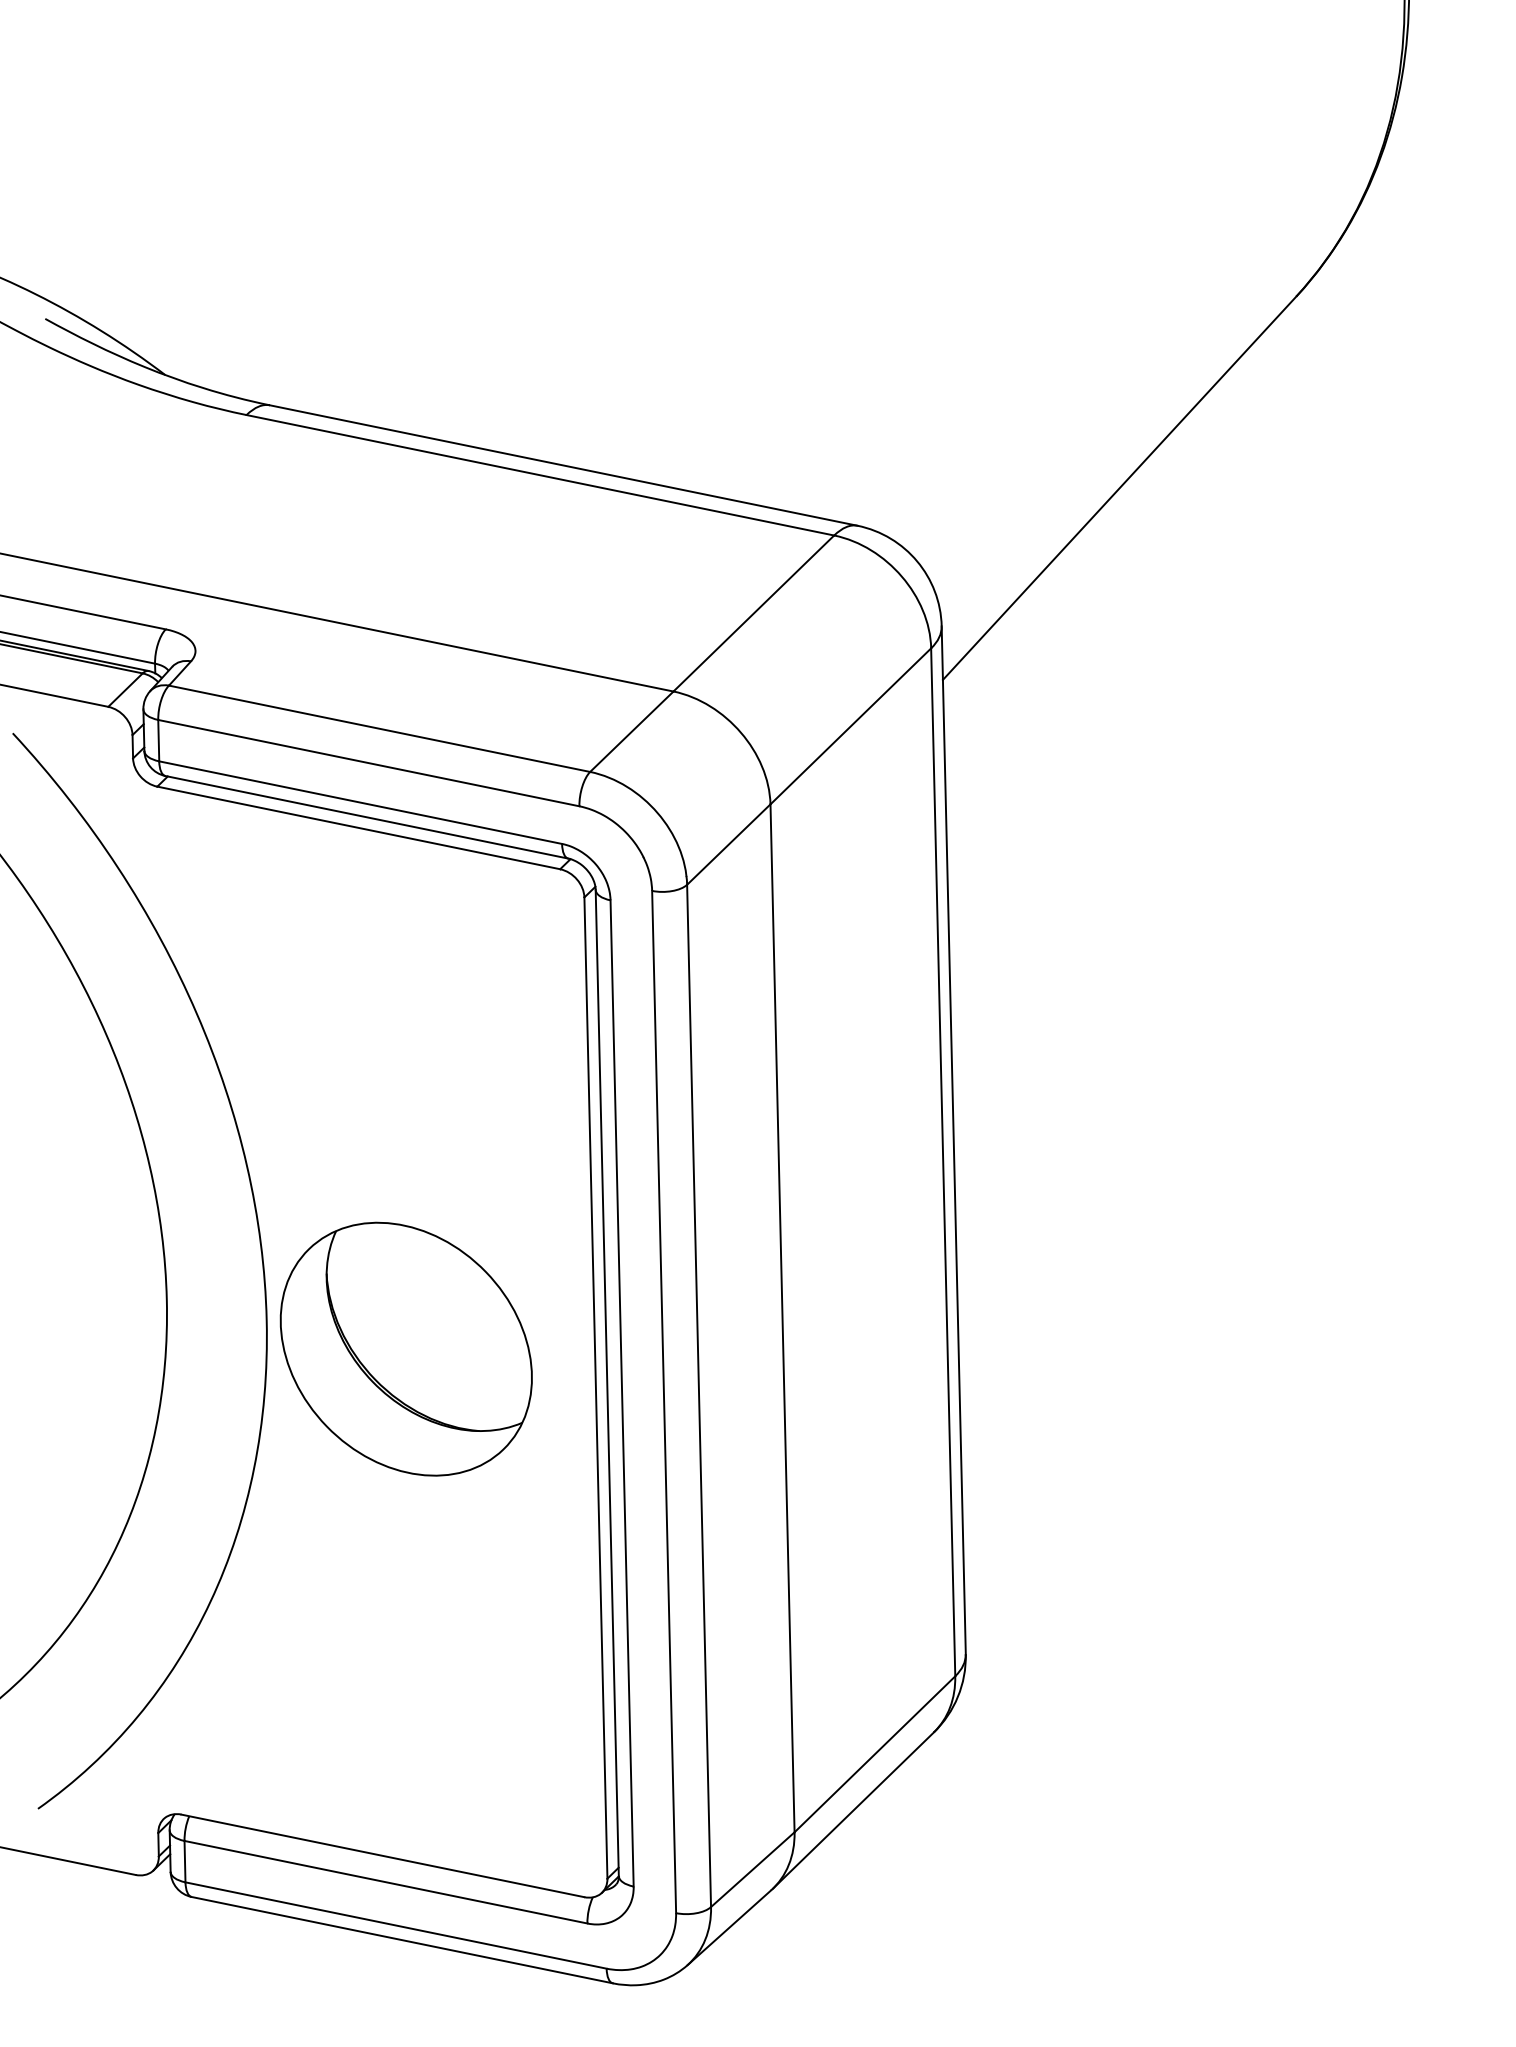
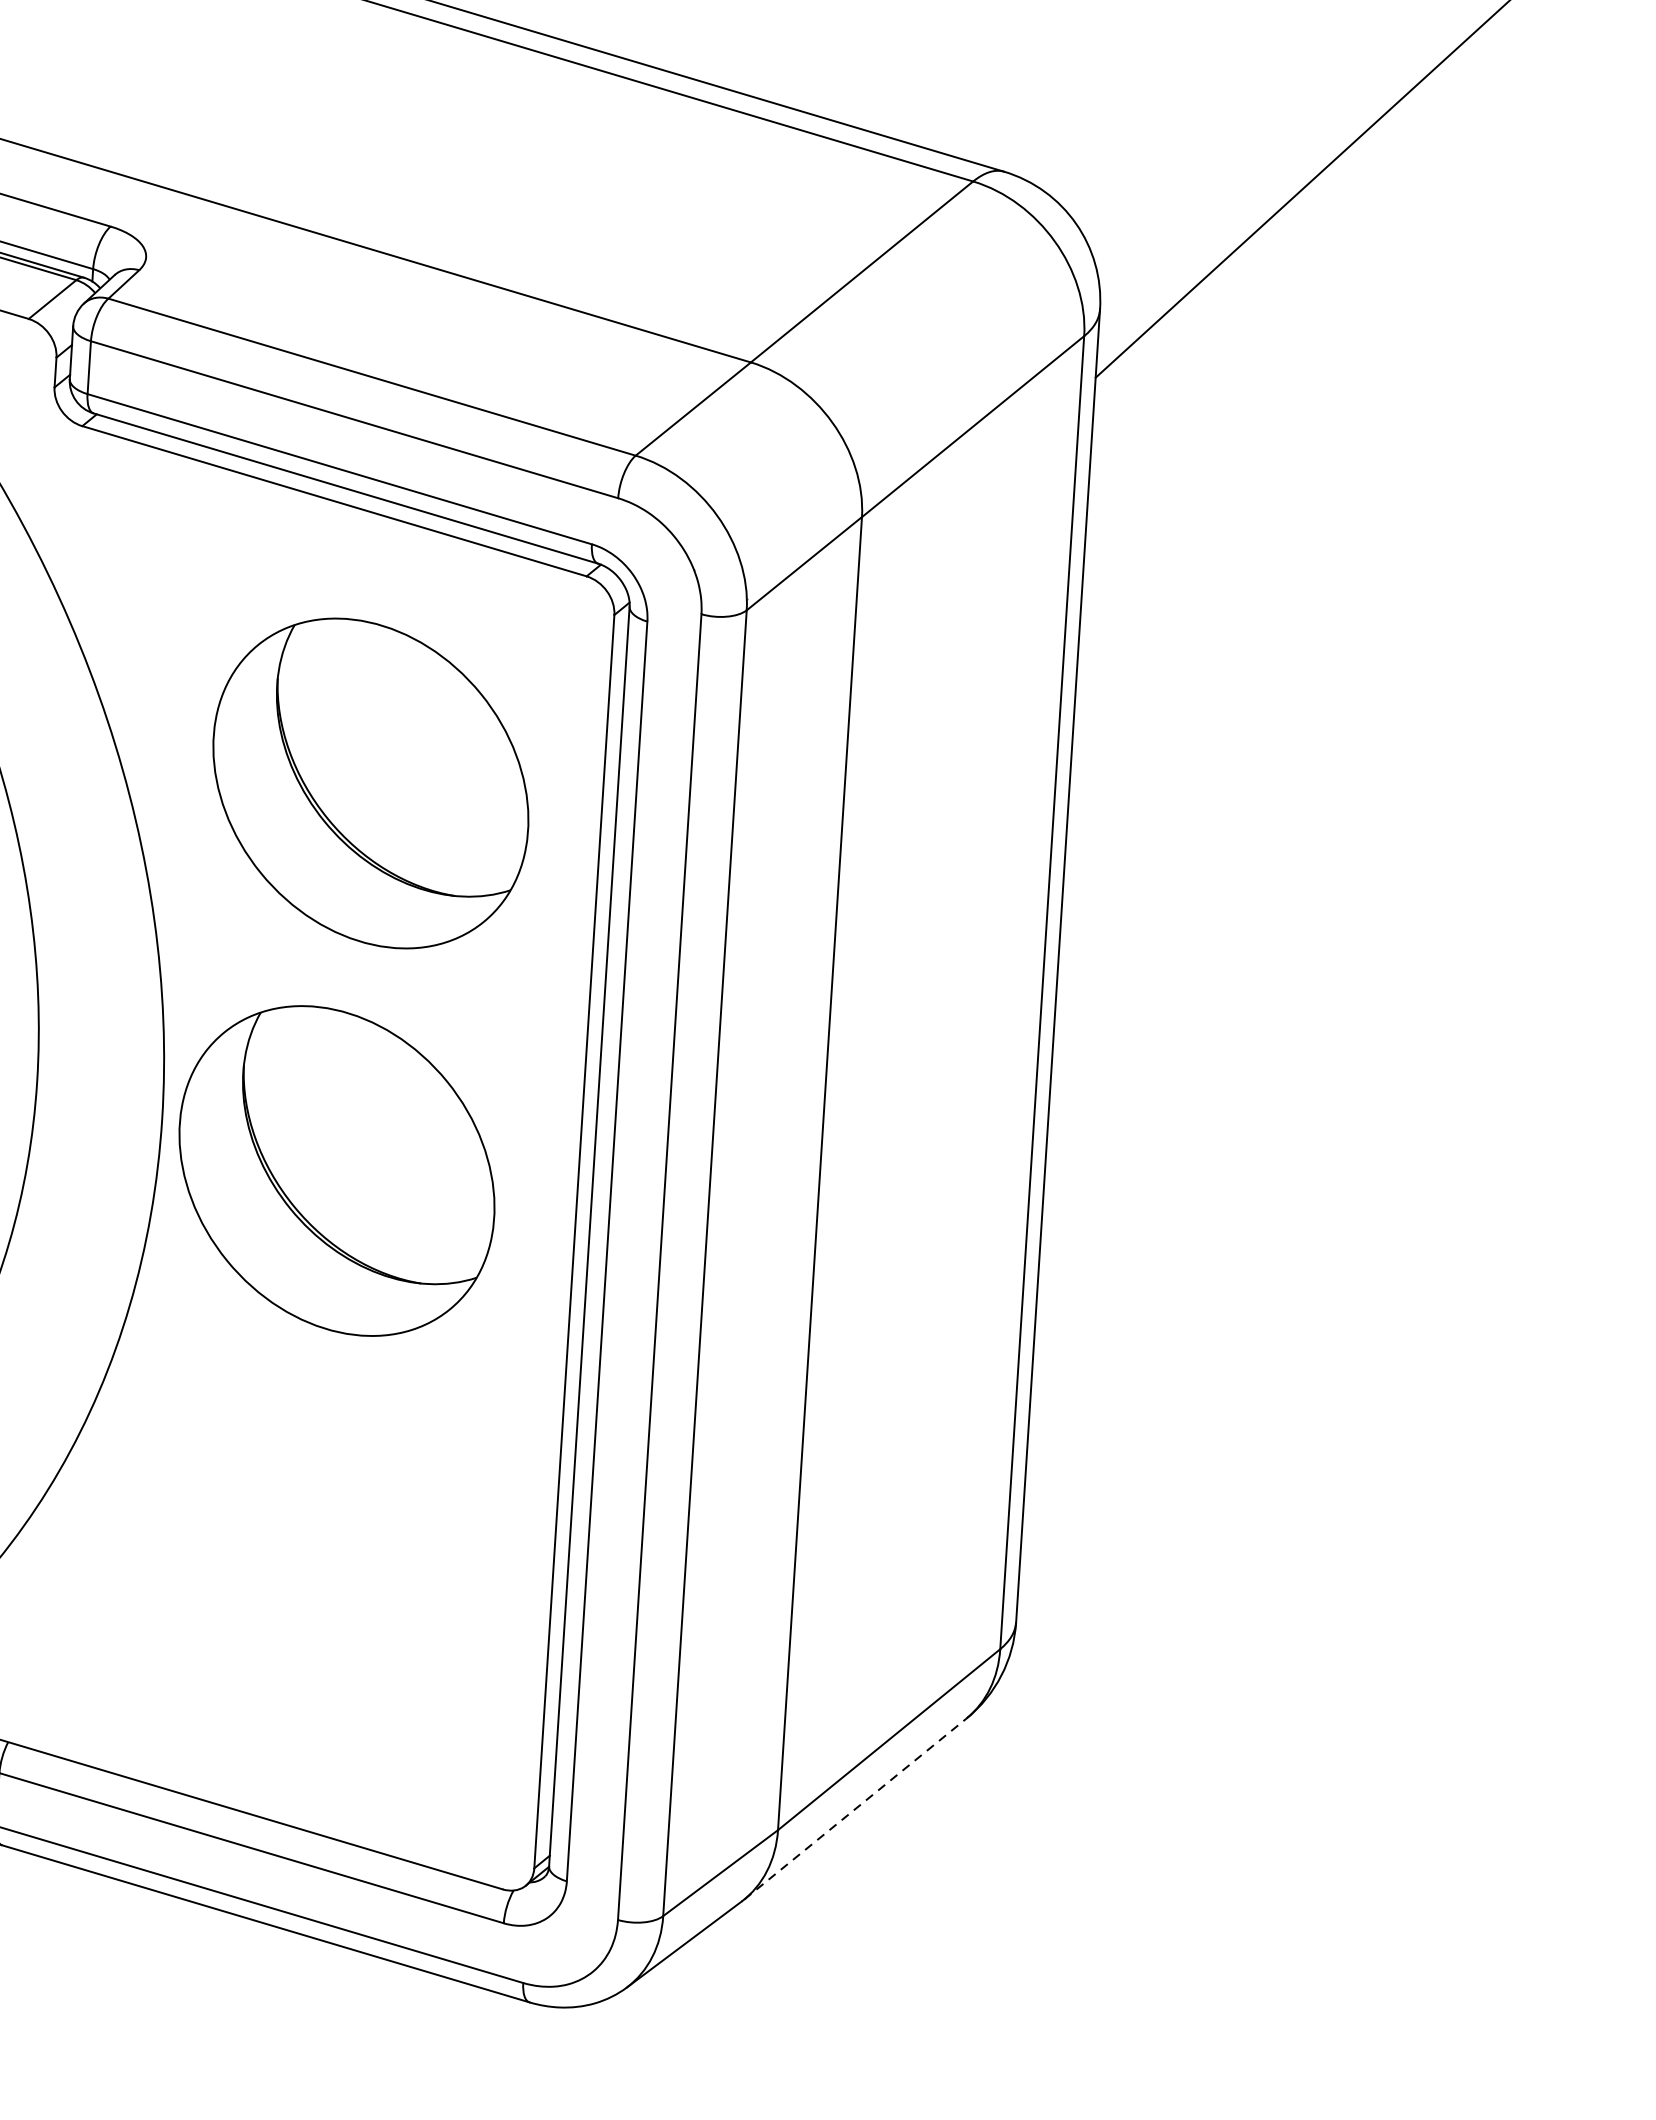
part: (405, 1044) -> (369, 782), added
line: (853, 1810) -> (855, 1808), solid -> dashed

